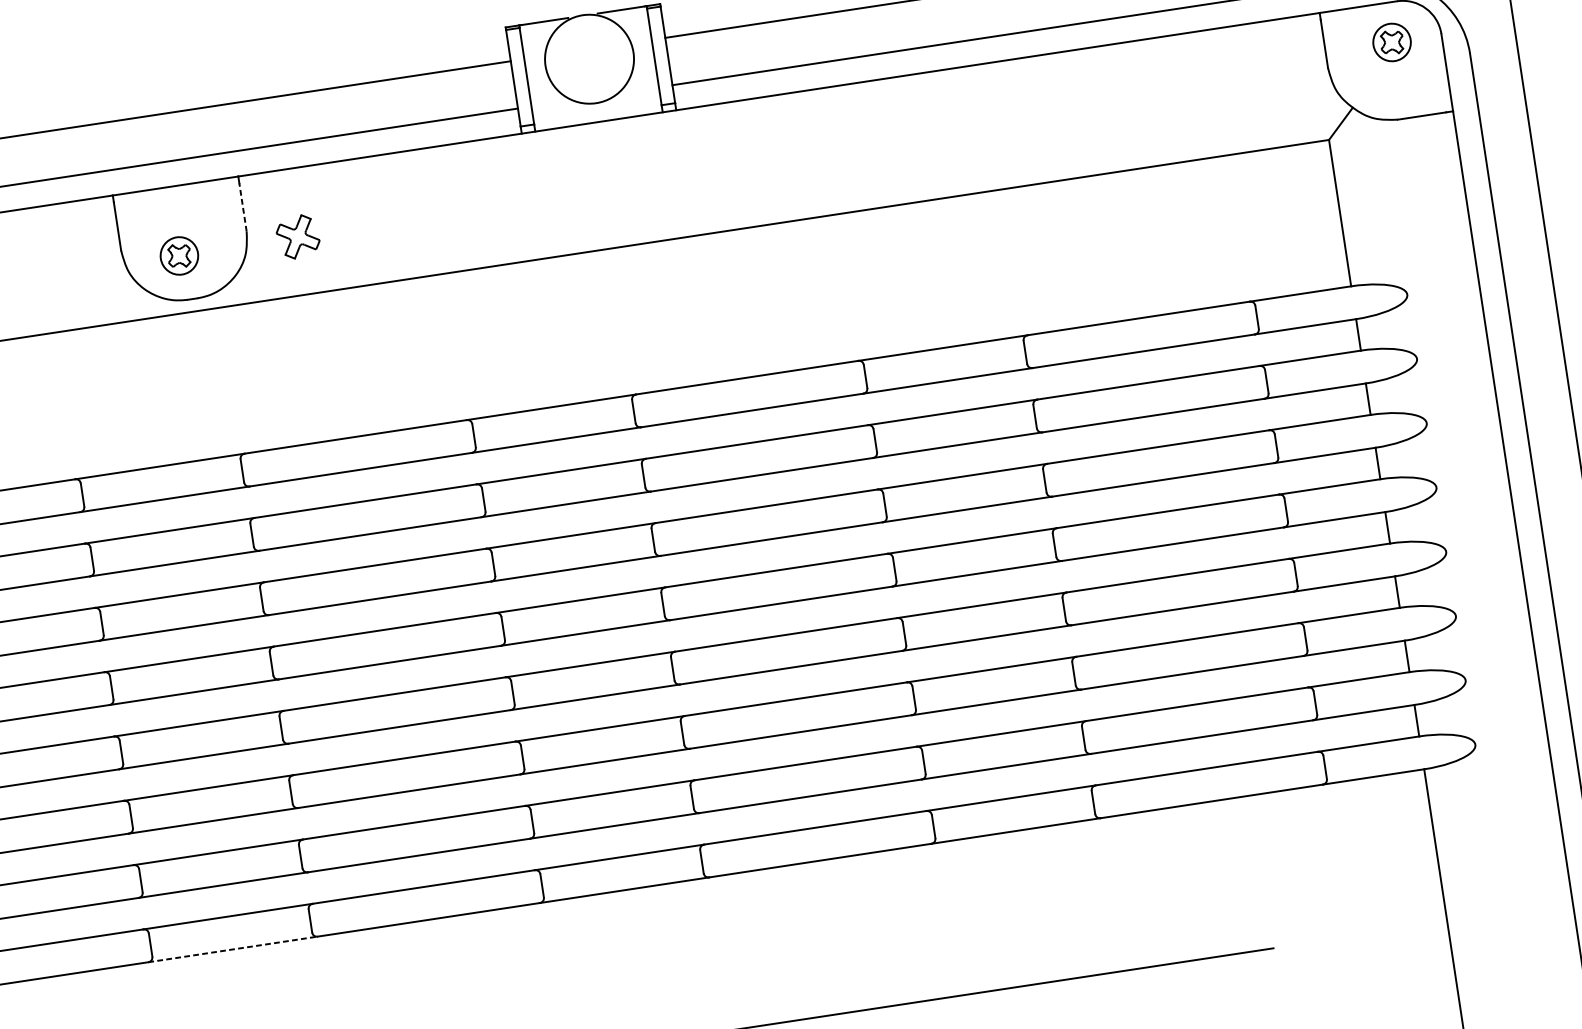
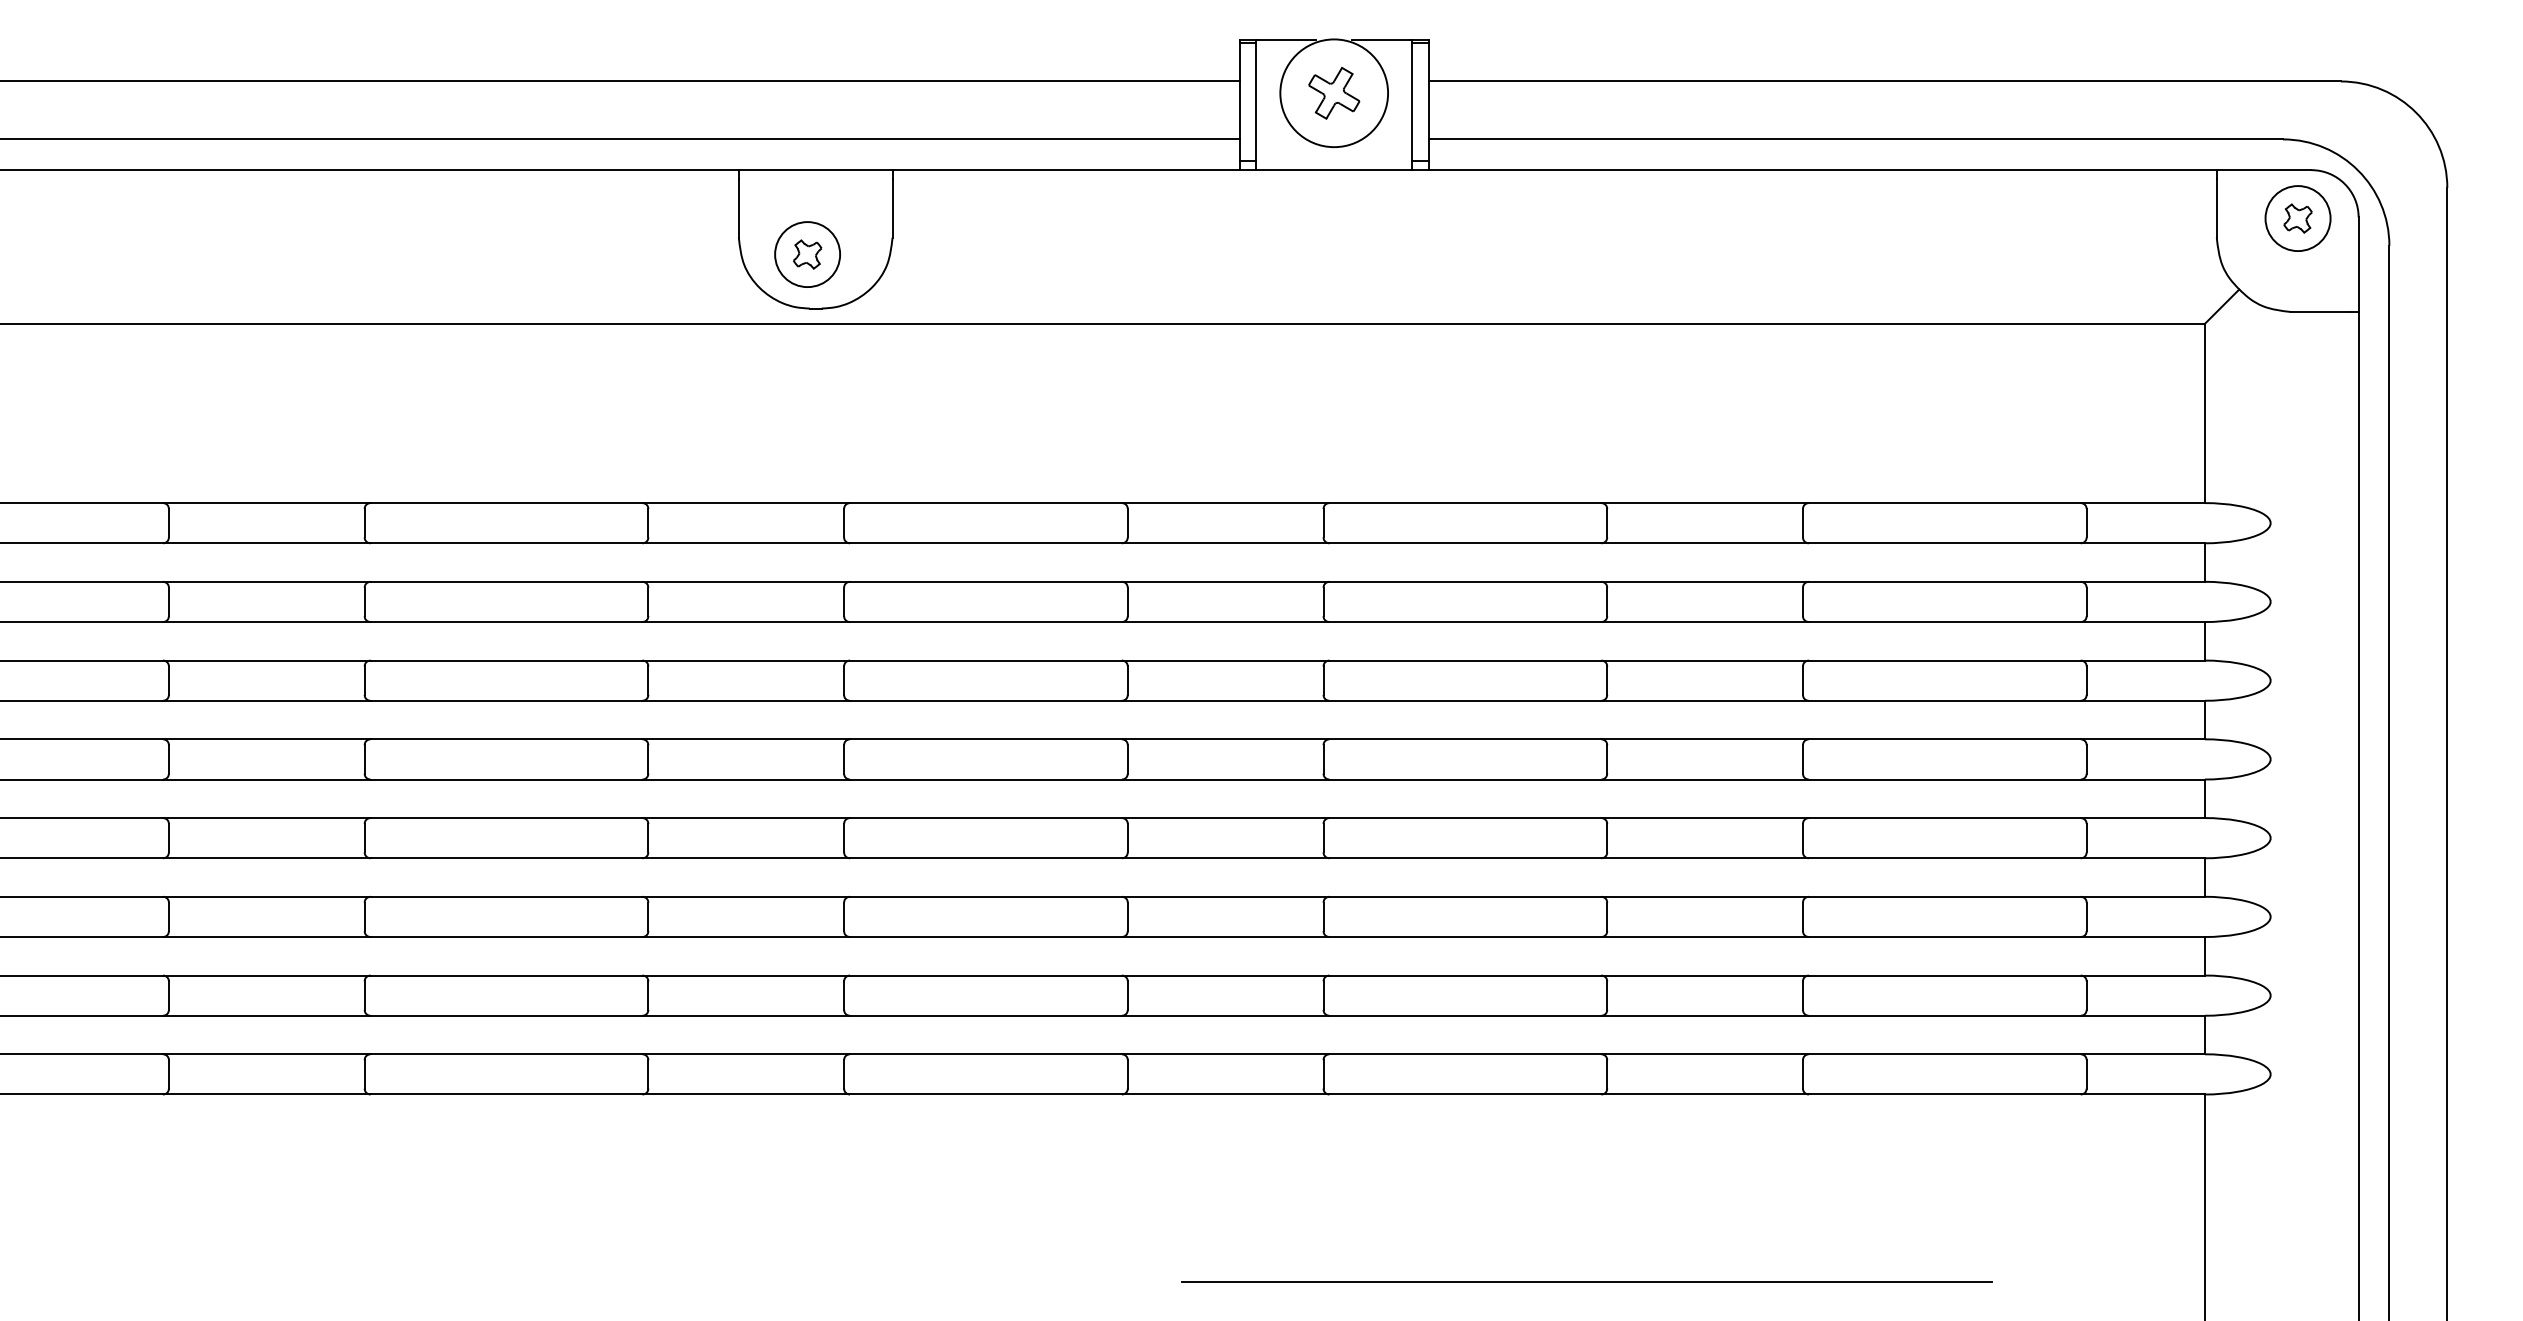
circle: (1391, 42) -> (2297, 218), size x1.43
line: (243, 207) -> (892, 208), dashed -> solid
part: (298, 236) -> (1334, 92), moved
circle: (179, 255) -> (807, 254), size x1.43
line: (233, 949) -> (746, 1094), dashed -> solid

